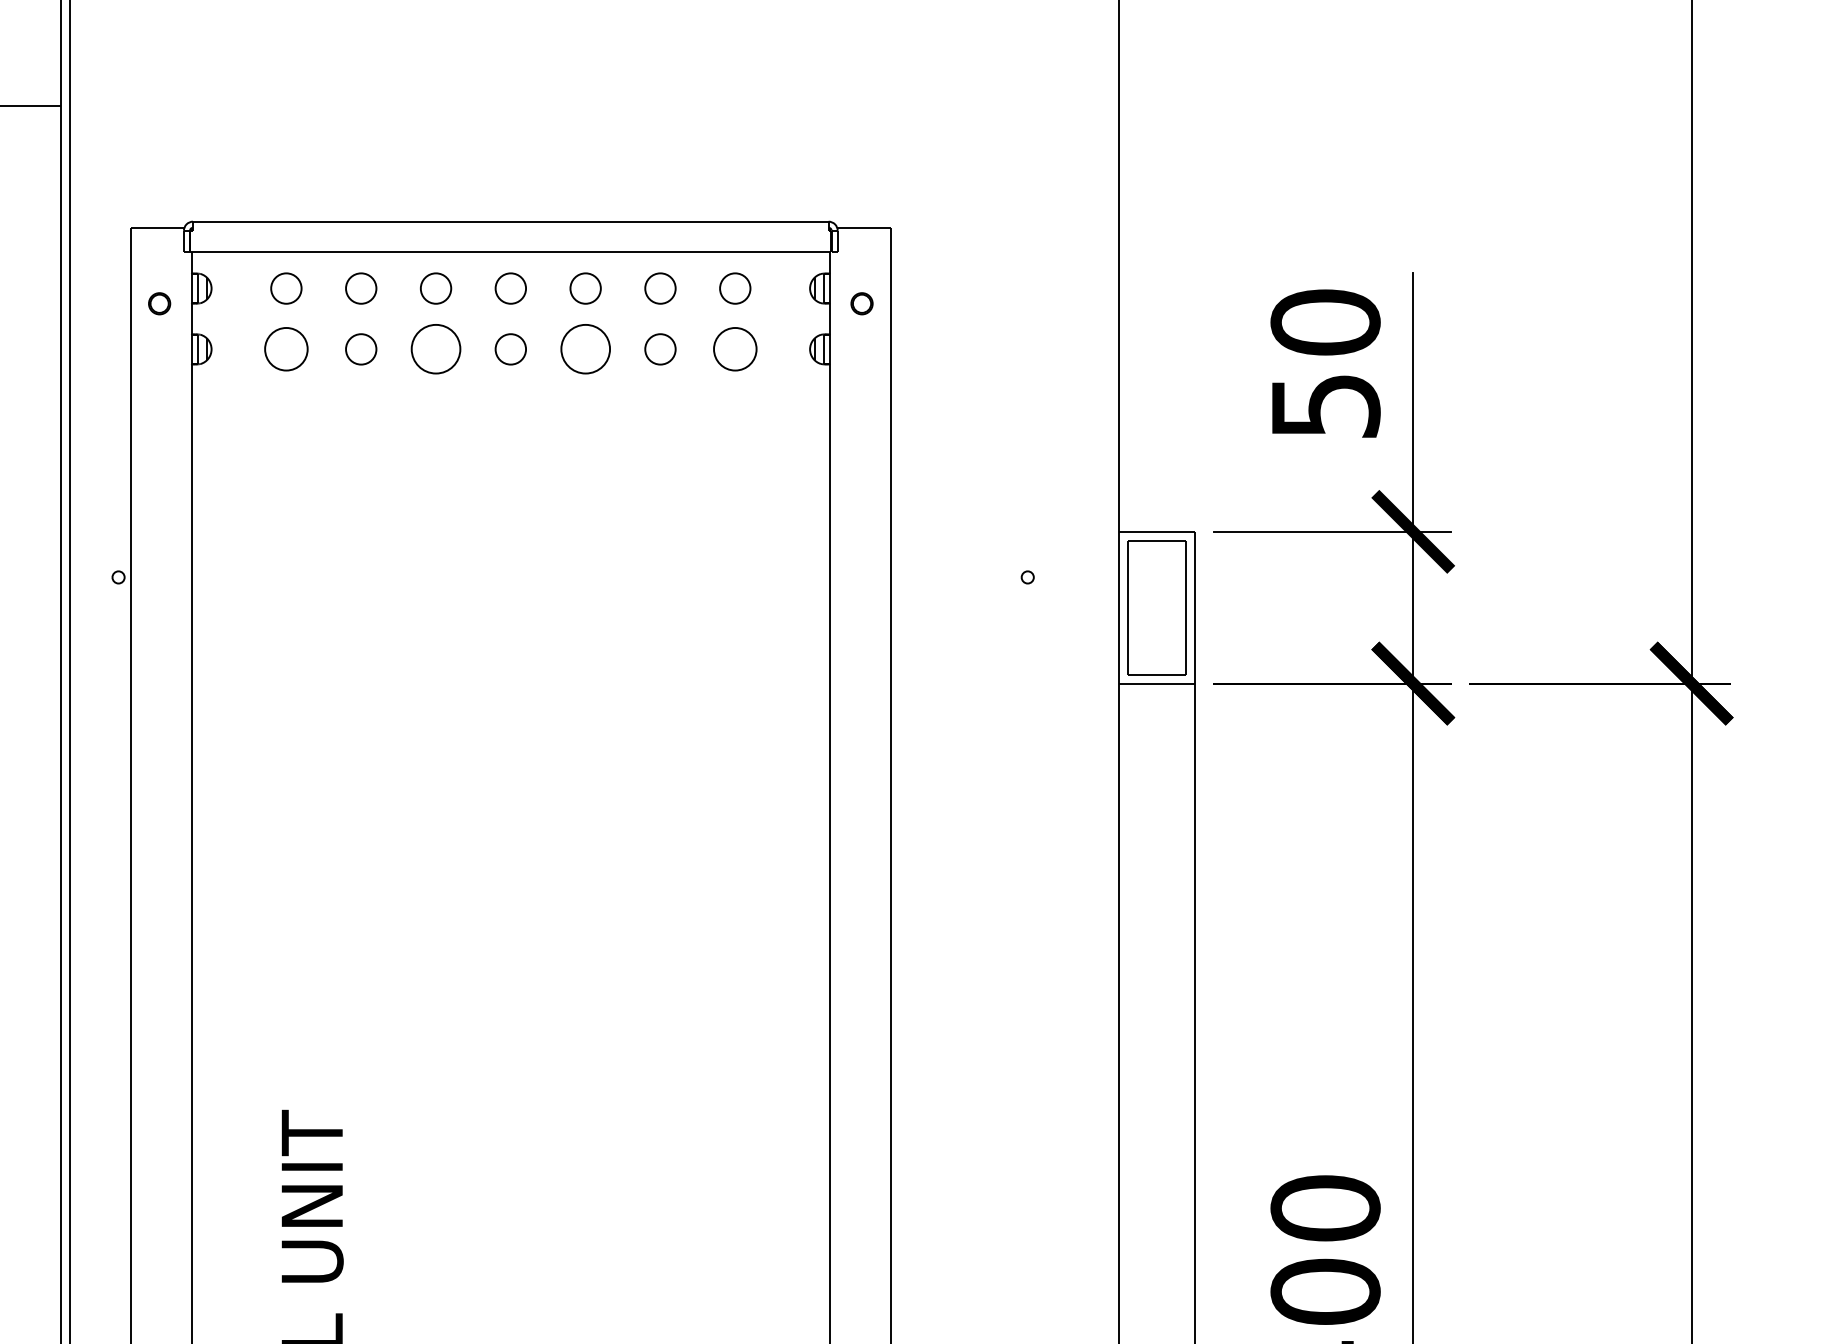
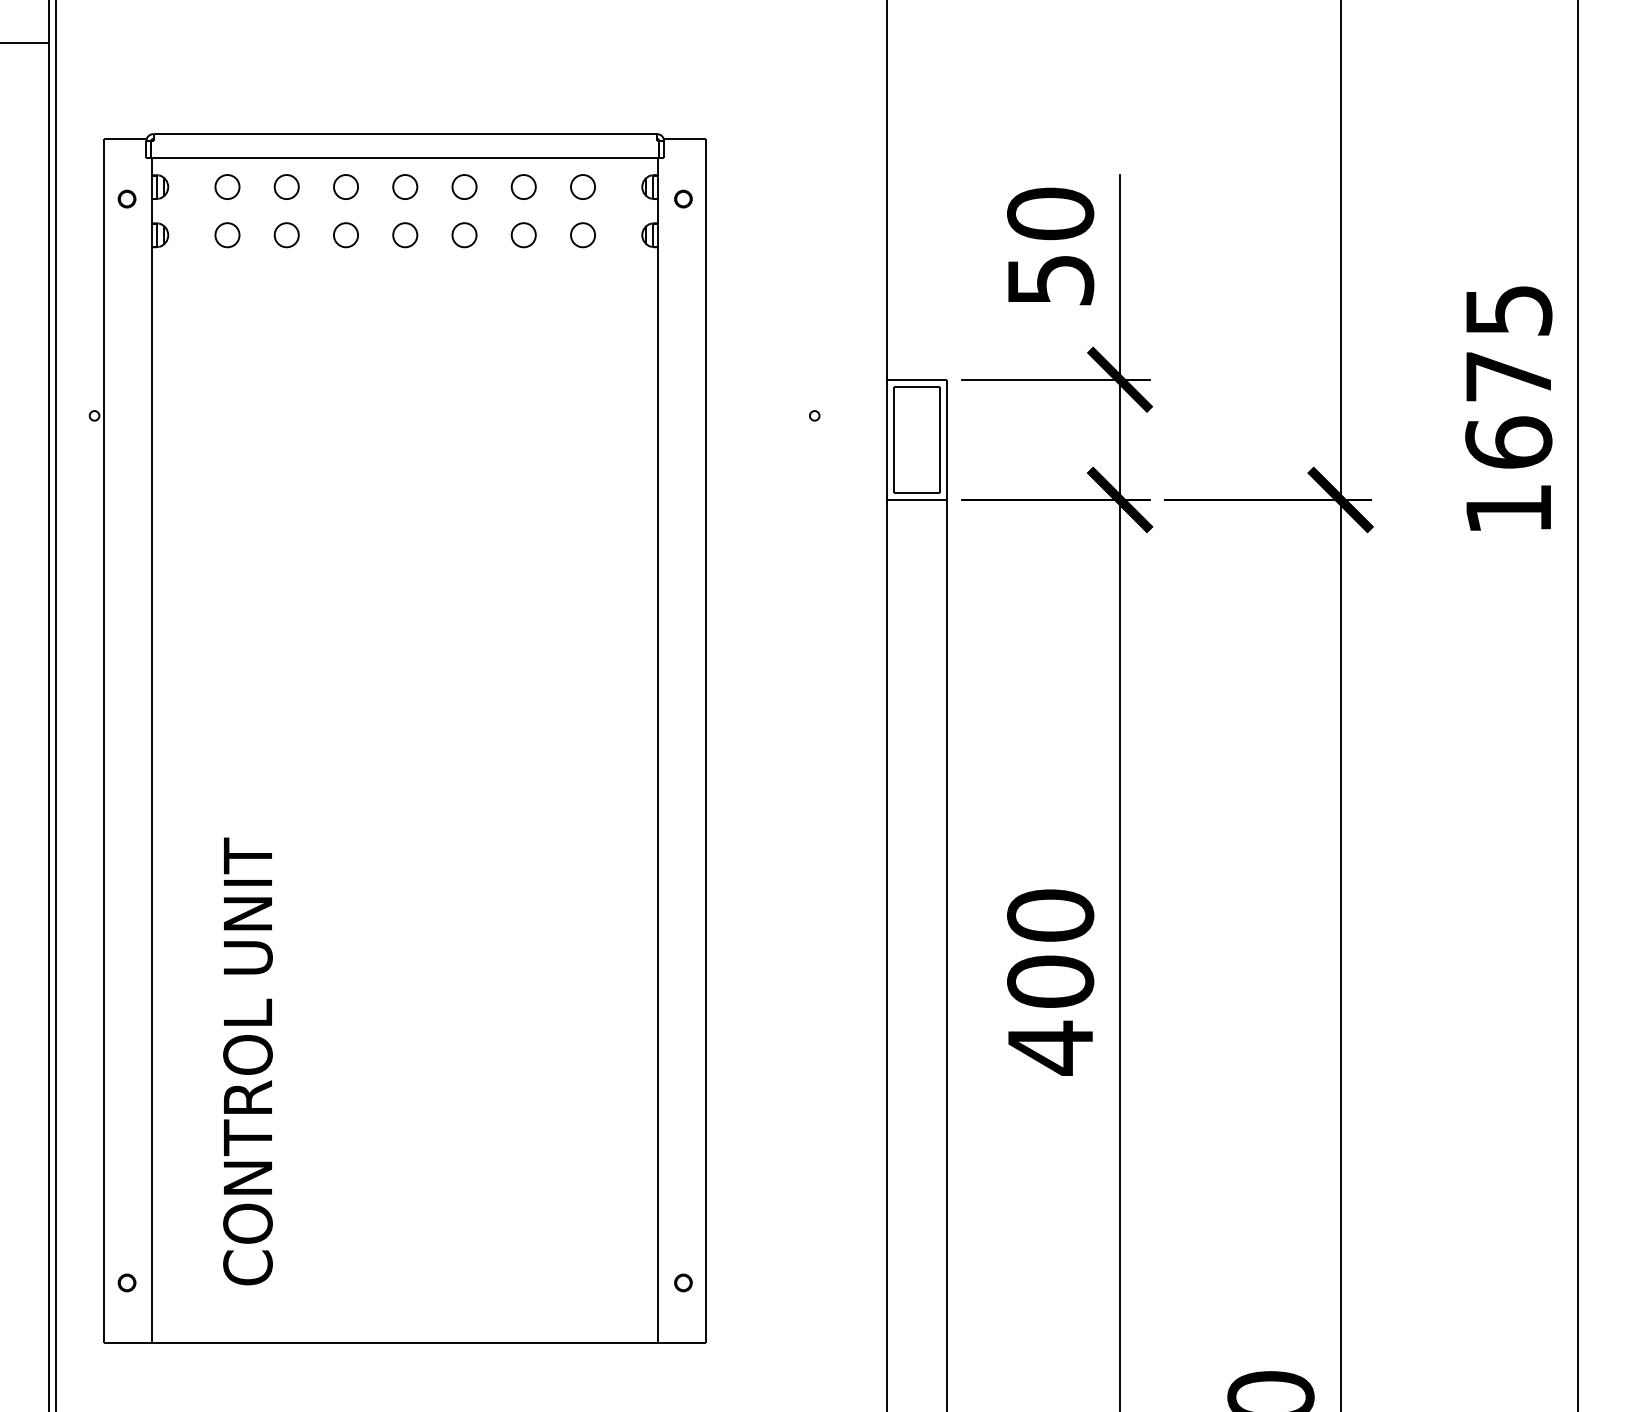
part: (286, 349) -> (227, 235), size x0.71
part: (435, 349) -> (345, 235), size x0.62
part: (585, 349) -> (464, 235), size x0.62
part: (734, 349) -> (582, 235), size x0.71

